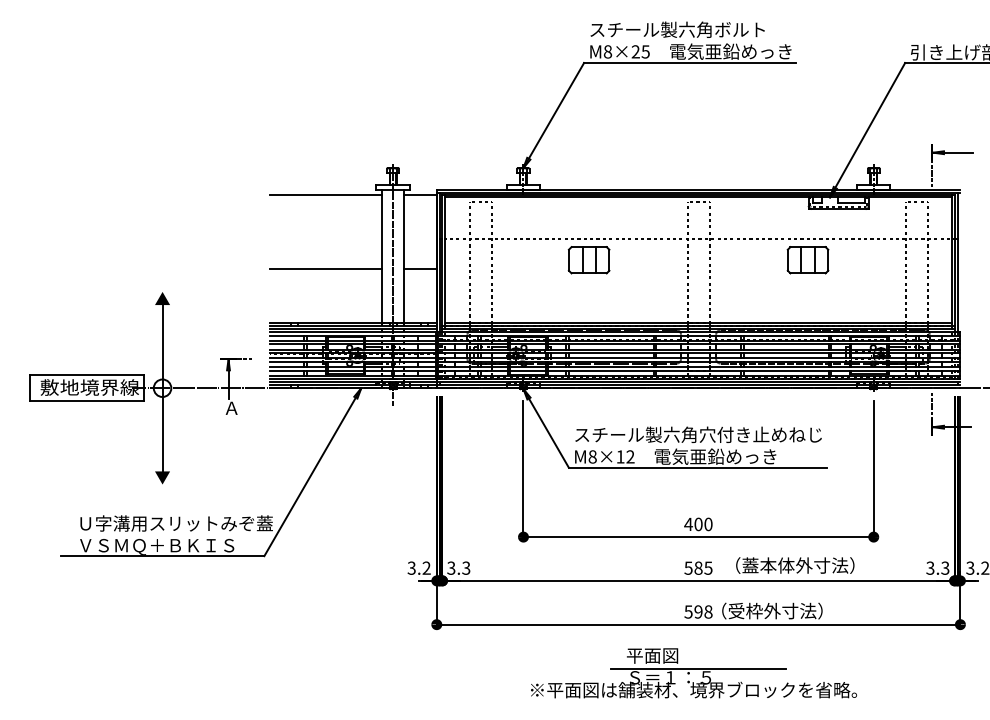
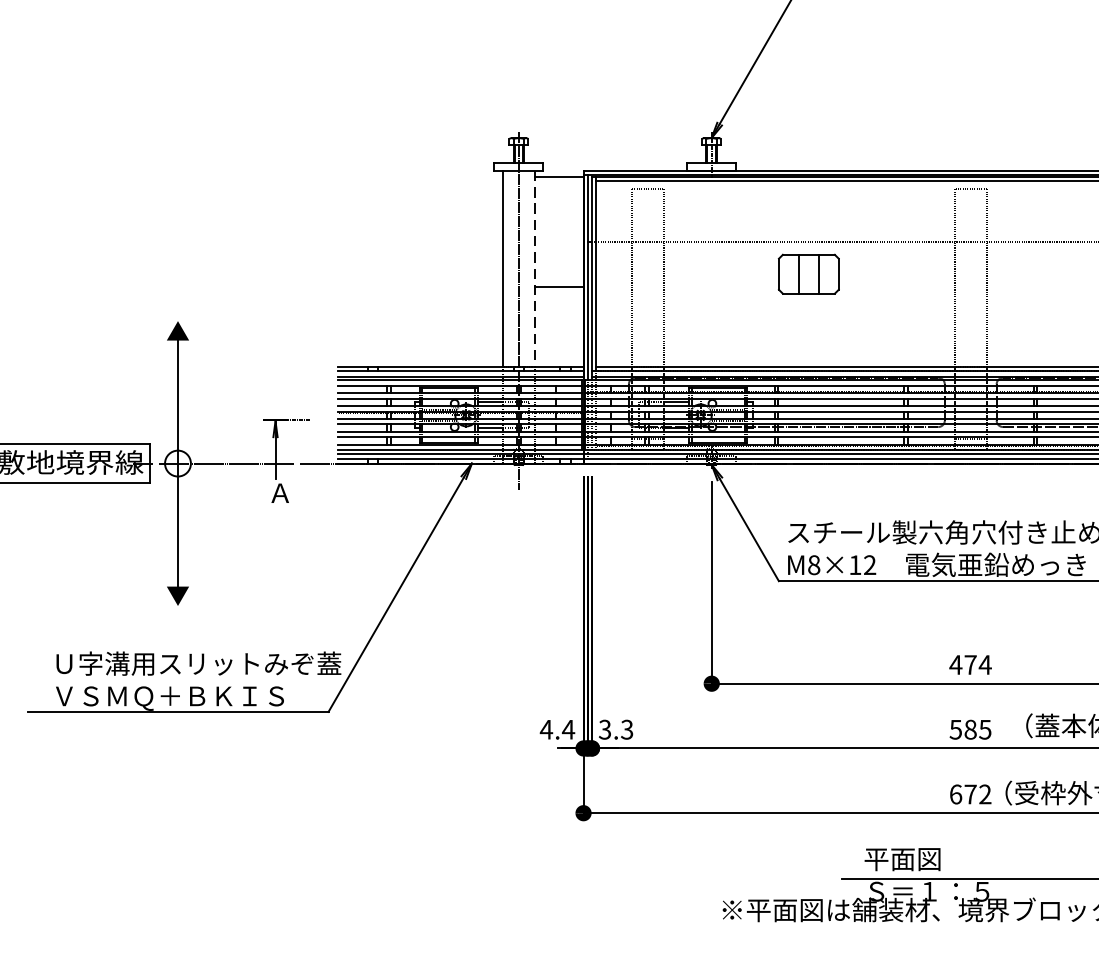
line: (326, 194) -> (420, 177), removed
line: (403, 257) -> (534, 270), solid -> dashed
line: (326, 268) -> (420, 286), removed
text: (703, 524) -> (977, 665), 400 -> 474
text: (419, 567) -> (557, 728), 3.2 -> 4.4
text: (698, 611) -> (970, 793), 598 -> 672

